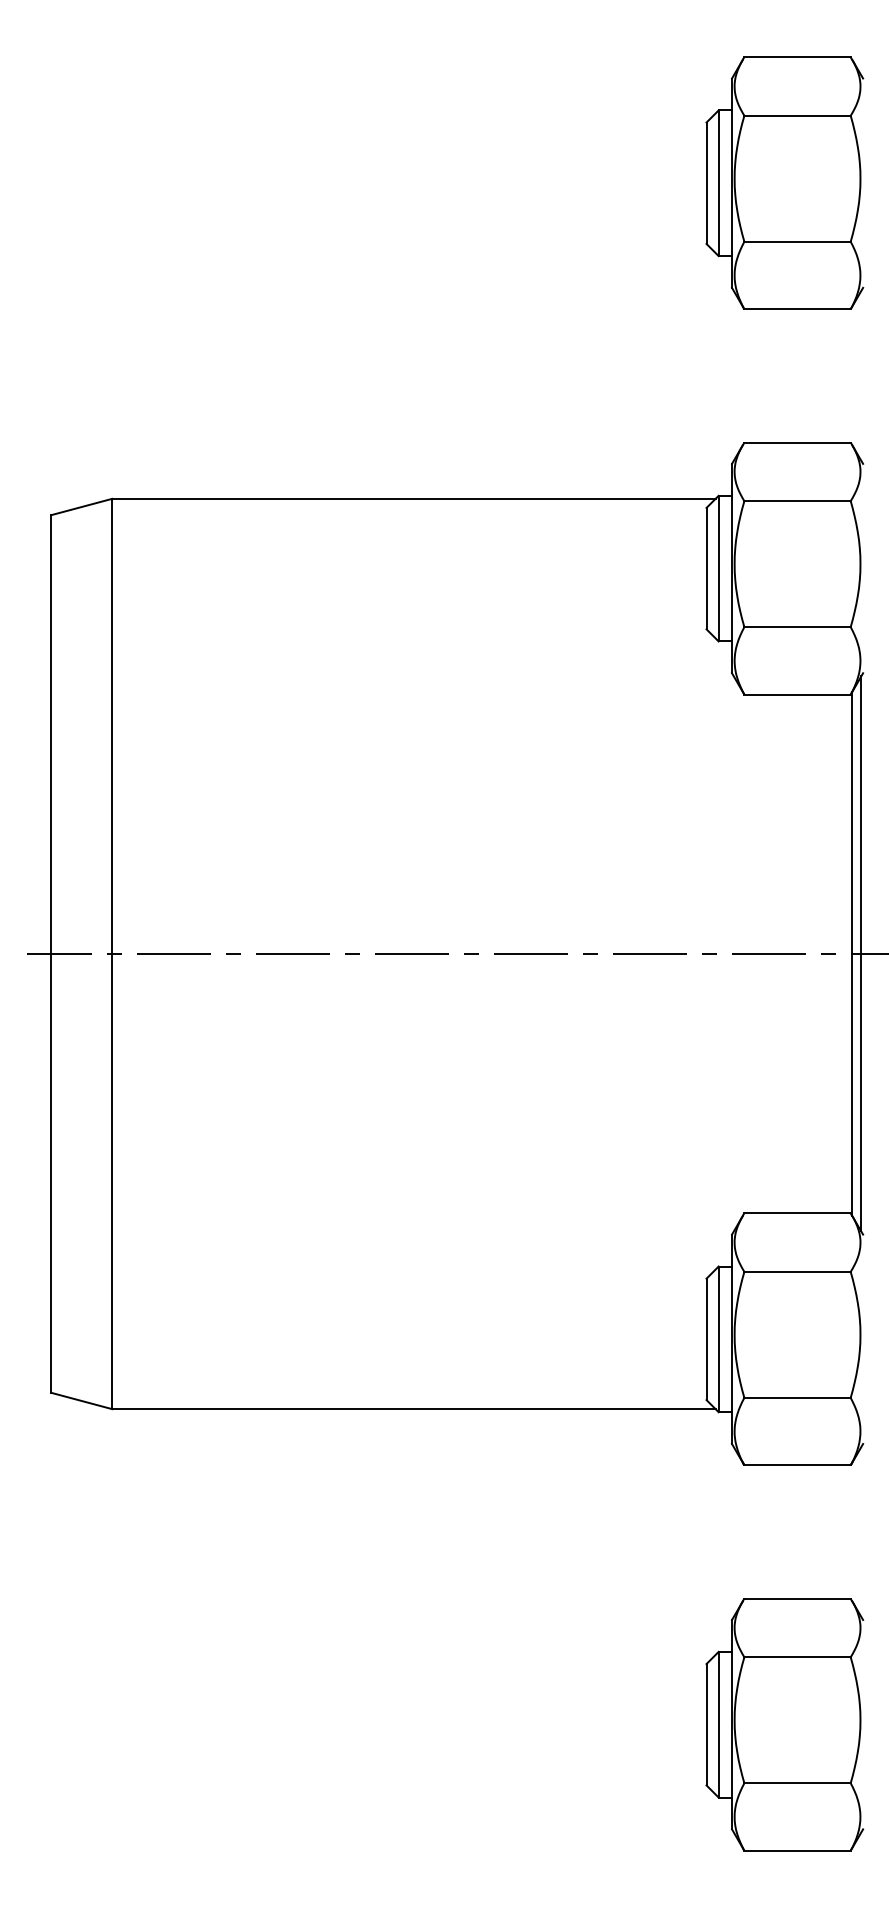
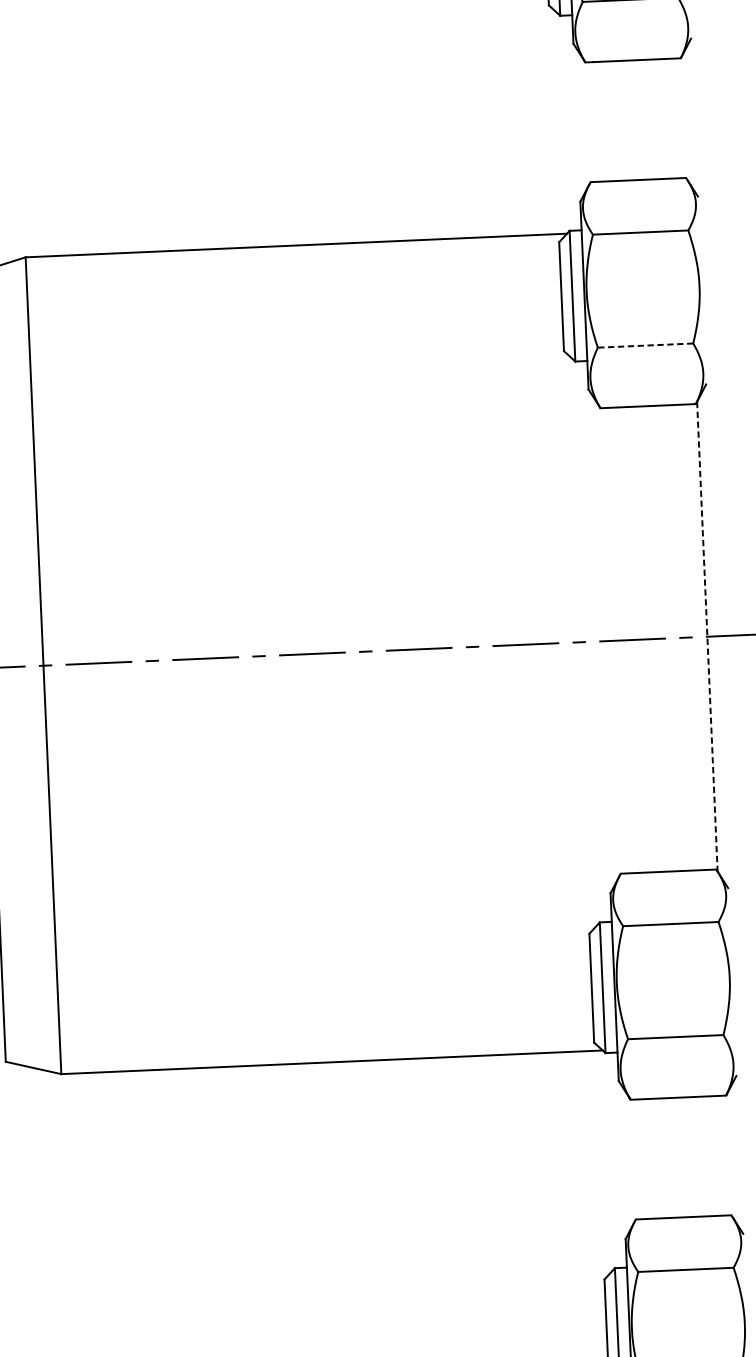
line: (797, 627) -> (645, 345), solid -> dashed
line: (852, 953) -> (707, 636), solid -> dashed
line: (861, 953) -> (715, 635), removed

